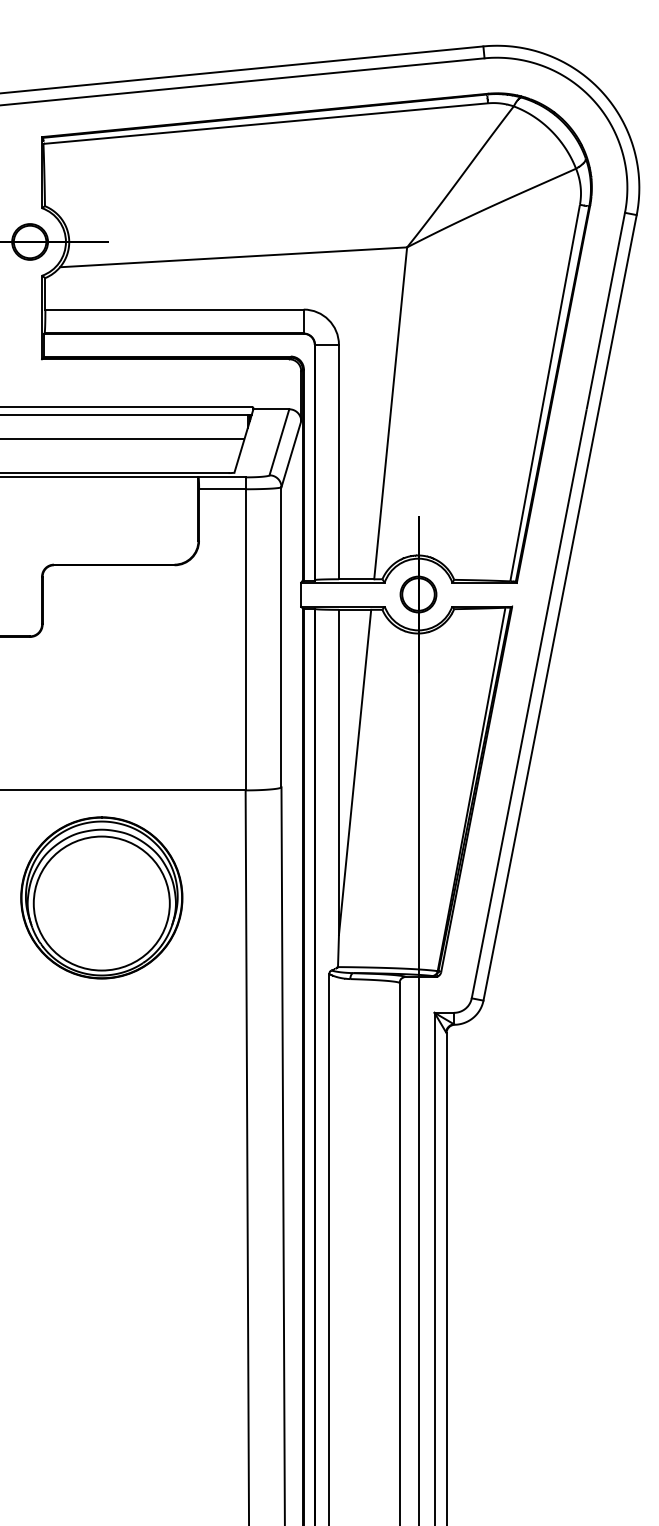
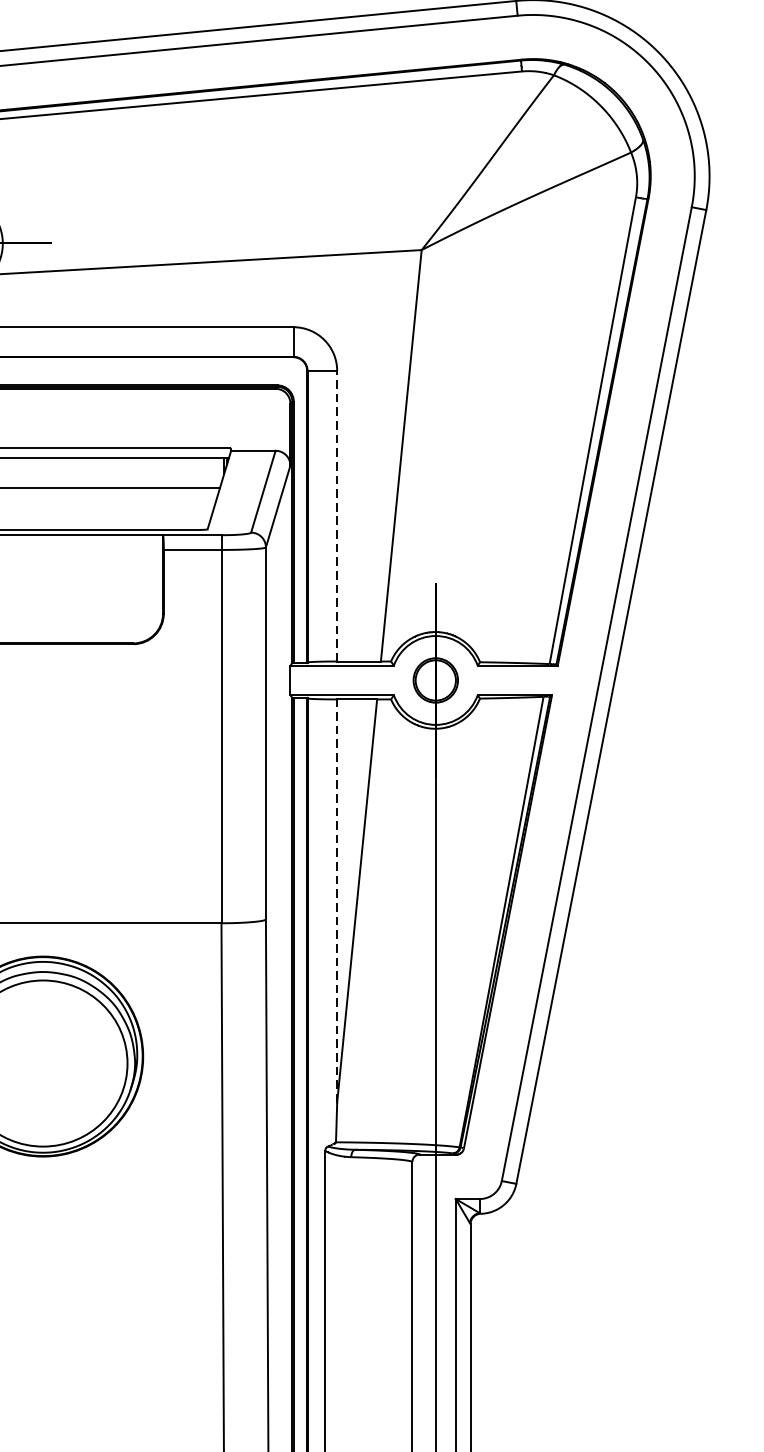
line: (338, 461) -> (336, 515), solid -> dashed
line: (338, 772) -> (336, 901), solid -> dashed

